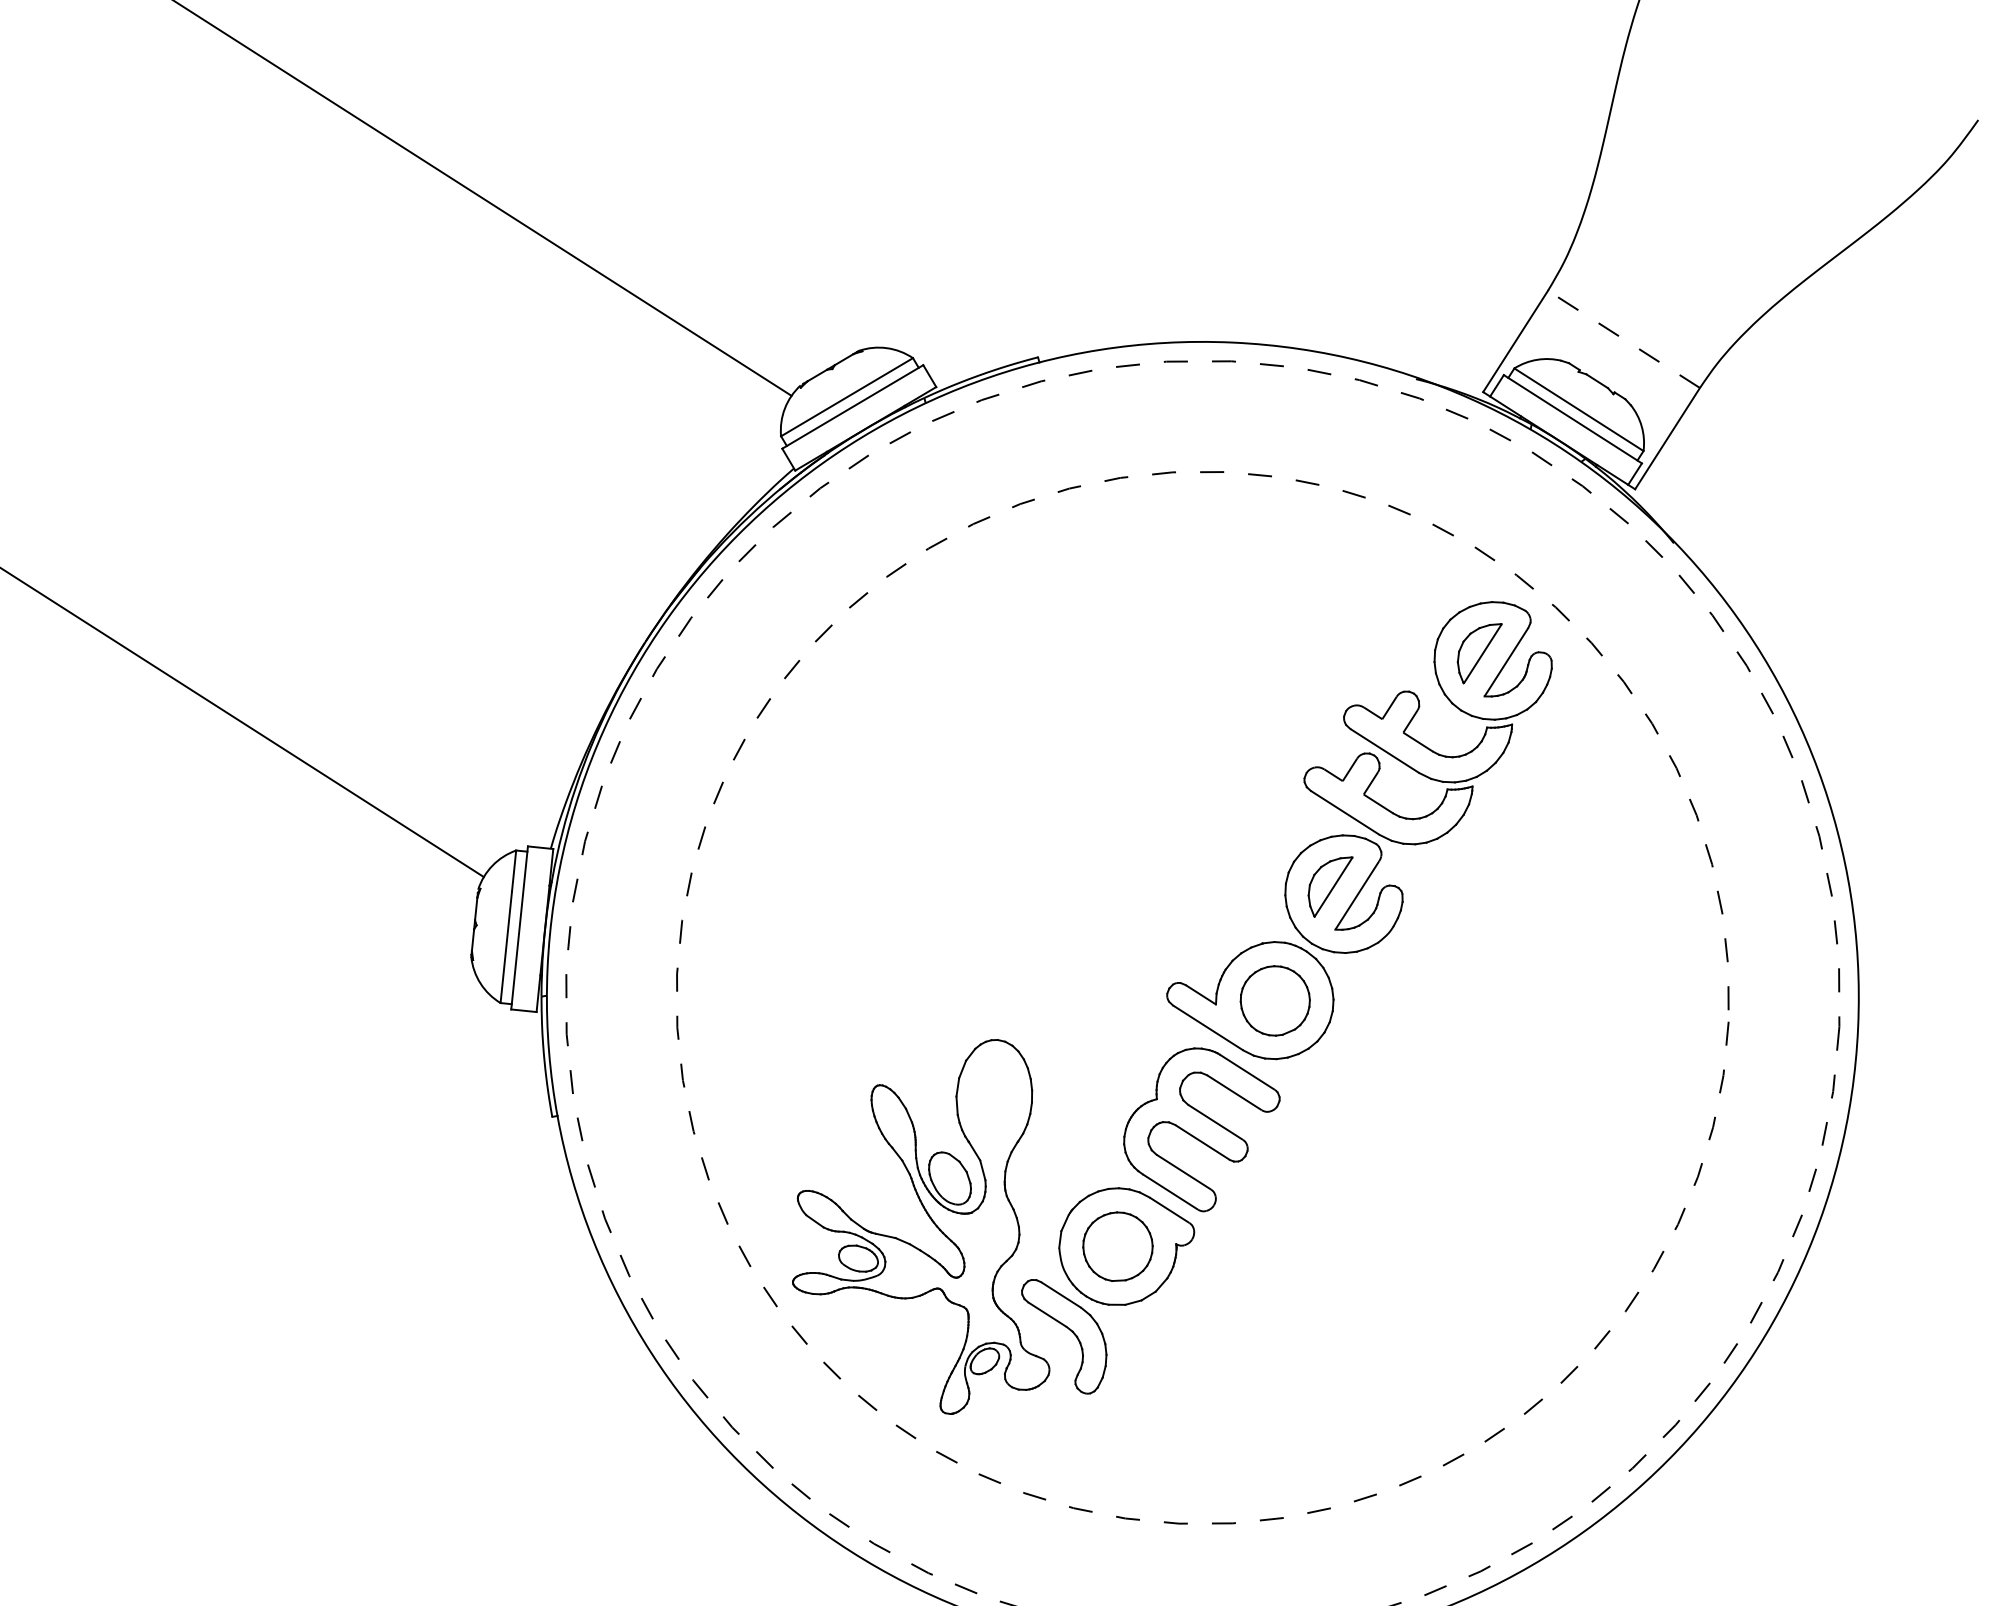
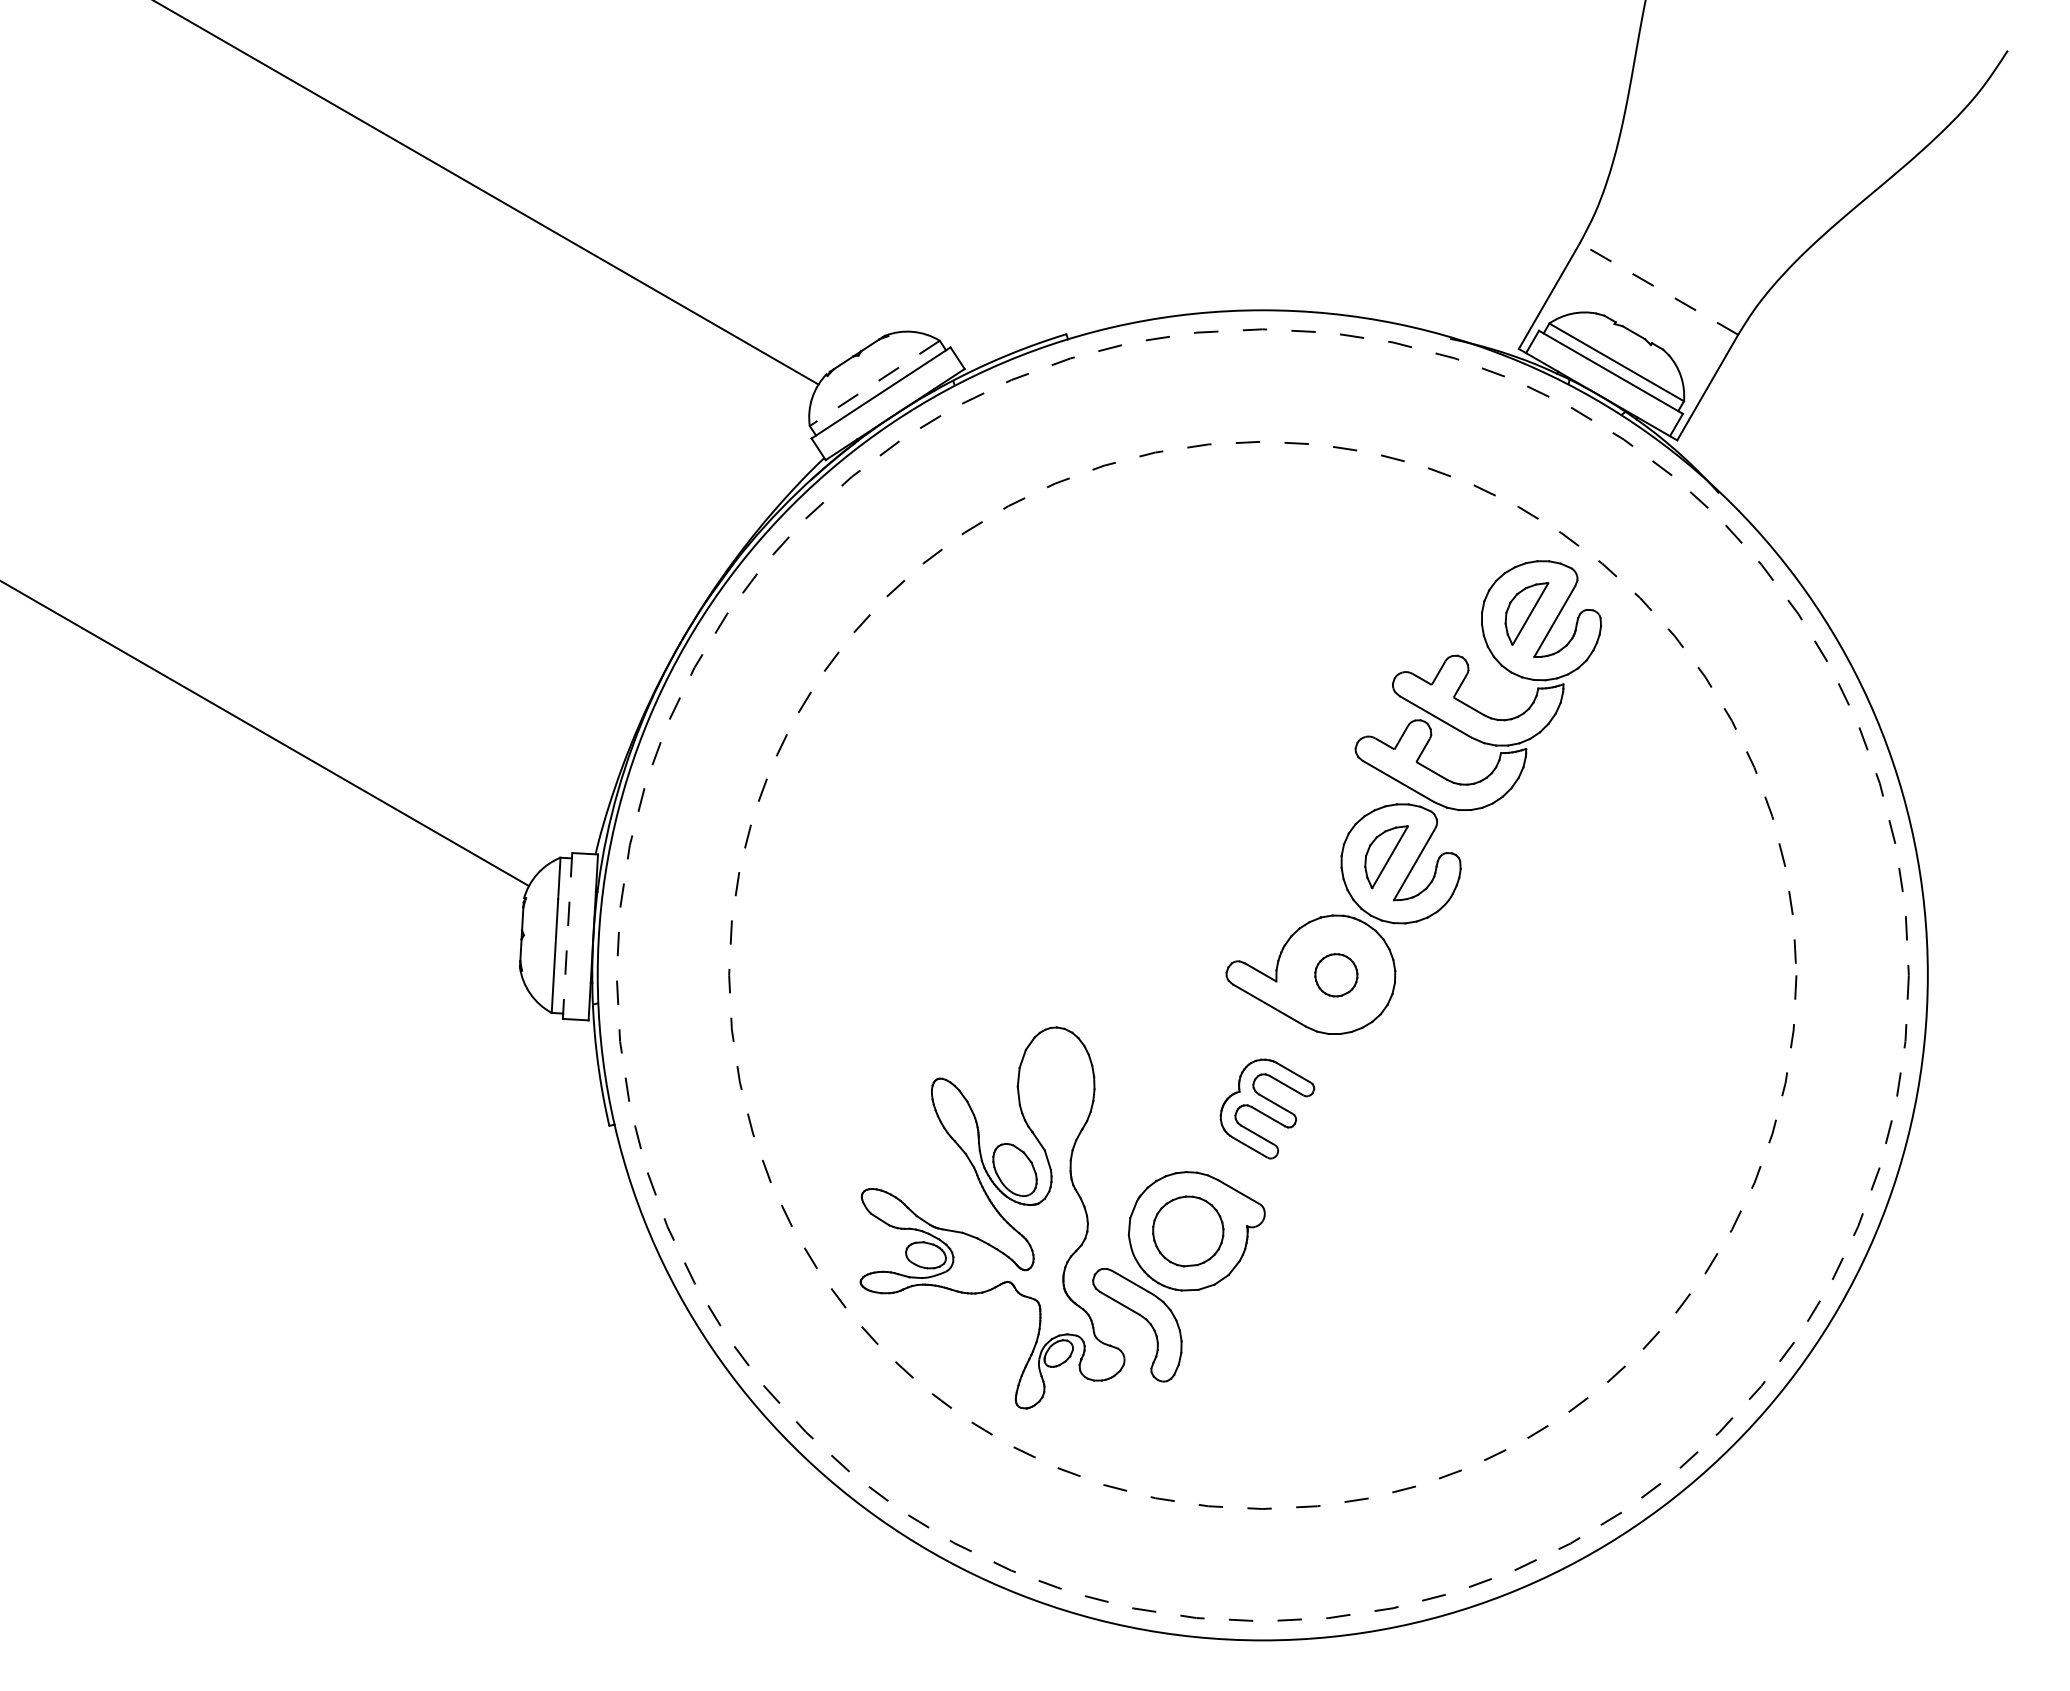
line: (846, 397) -> (874, 383), solid -> dashed
line: (519, 928) -> (567, 936), solid -> dashed
part: (1275, 1001) -> (1336, 975), size x0.6
part: (1201, 1129) -> (1267, 1108), size x0.6

